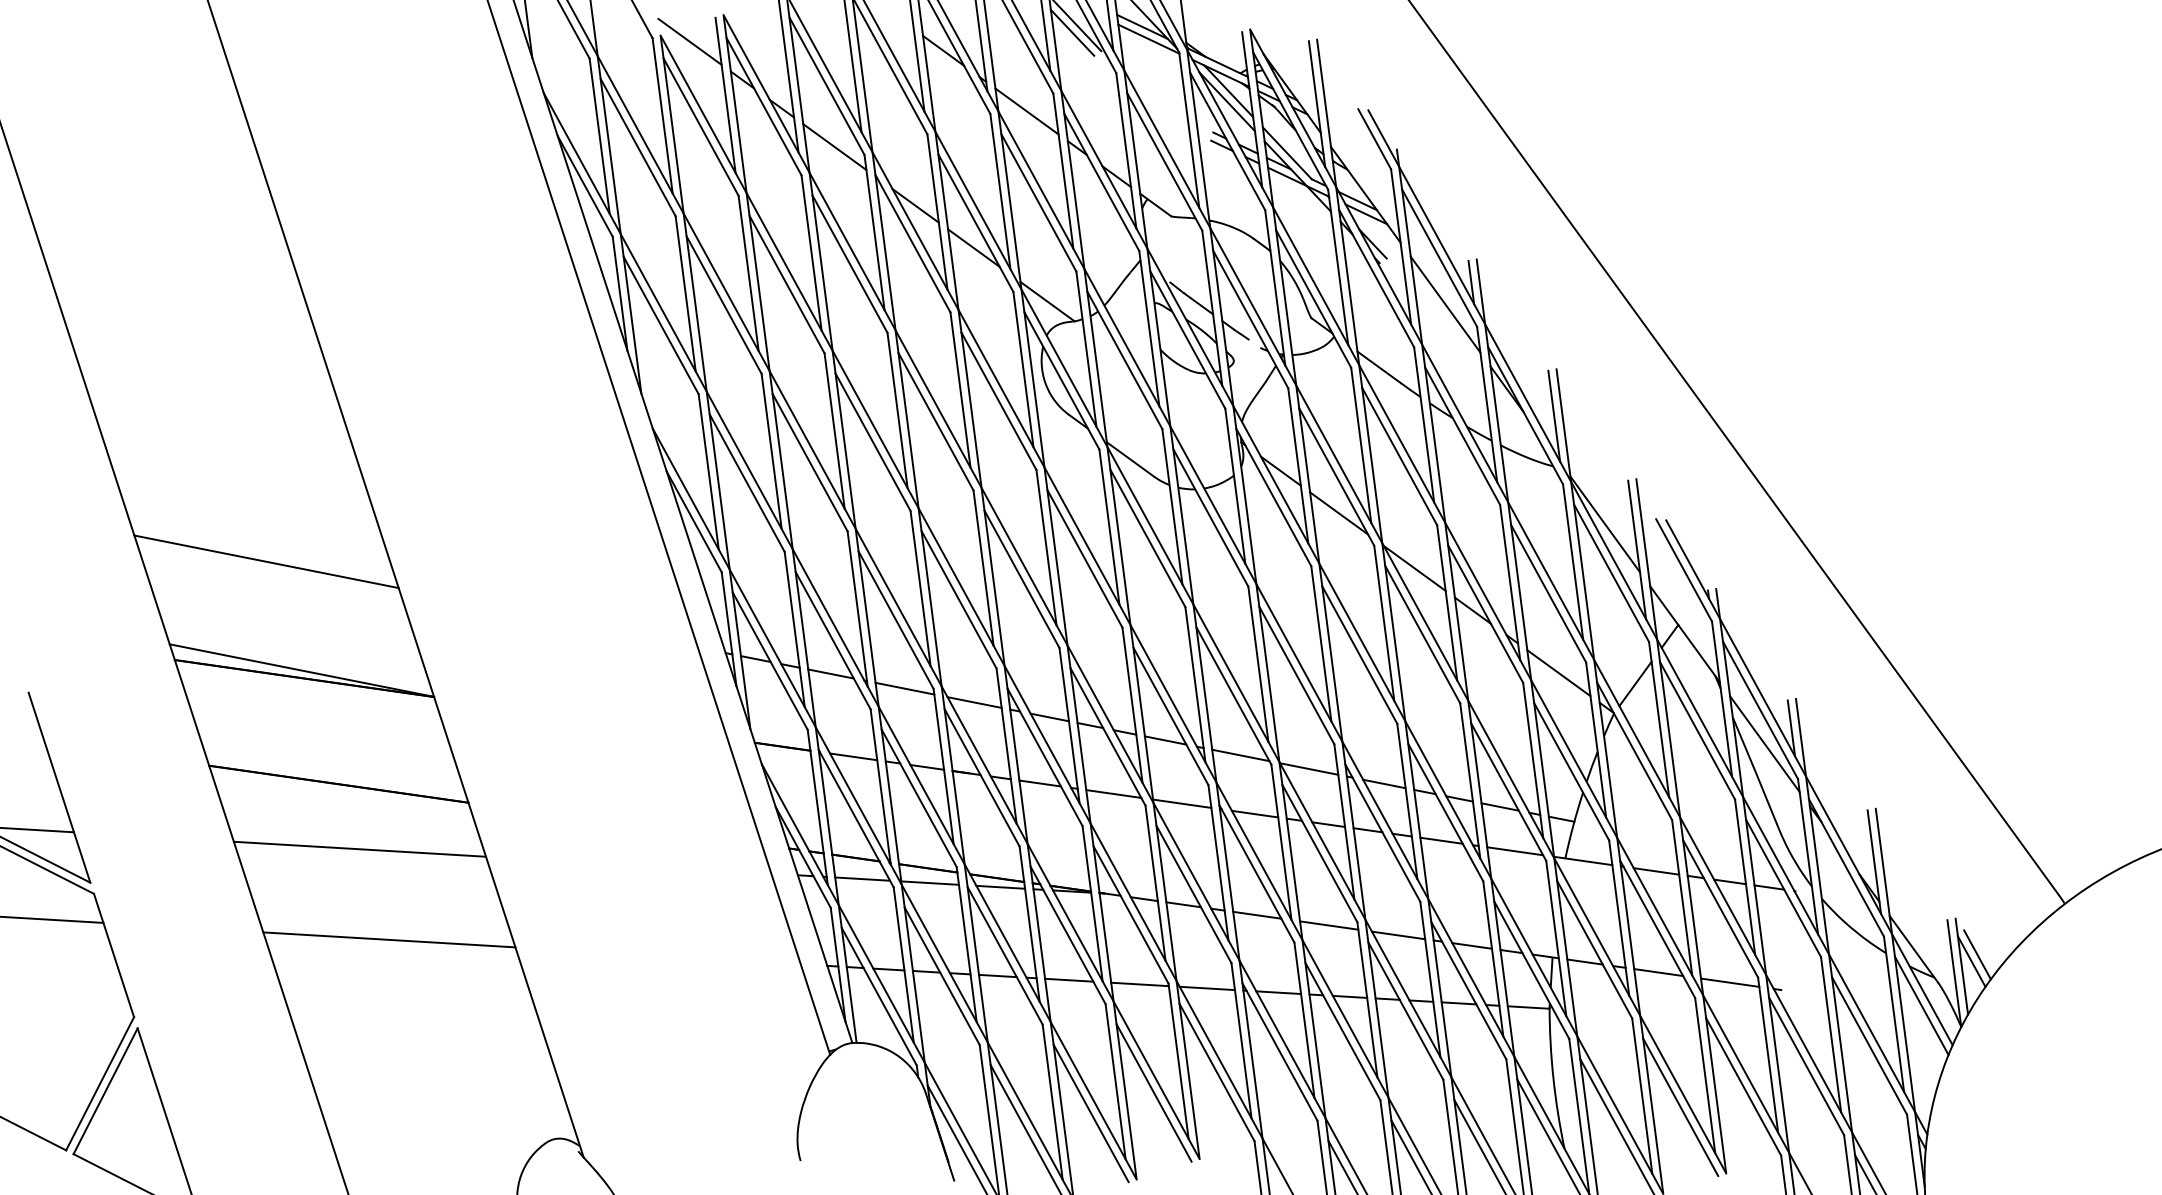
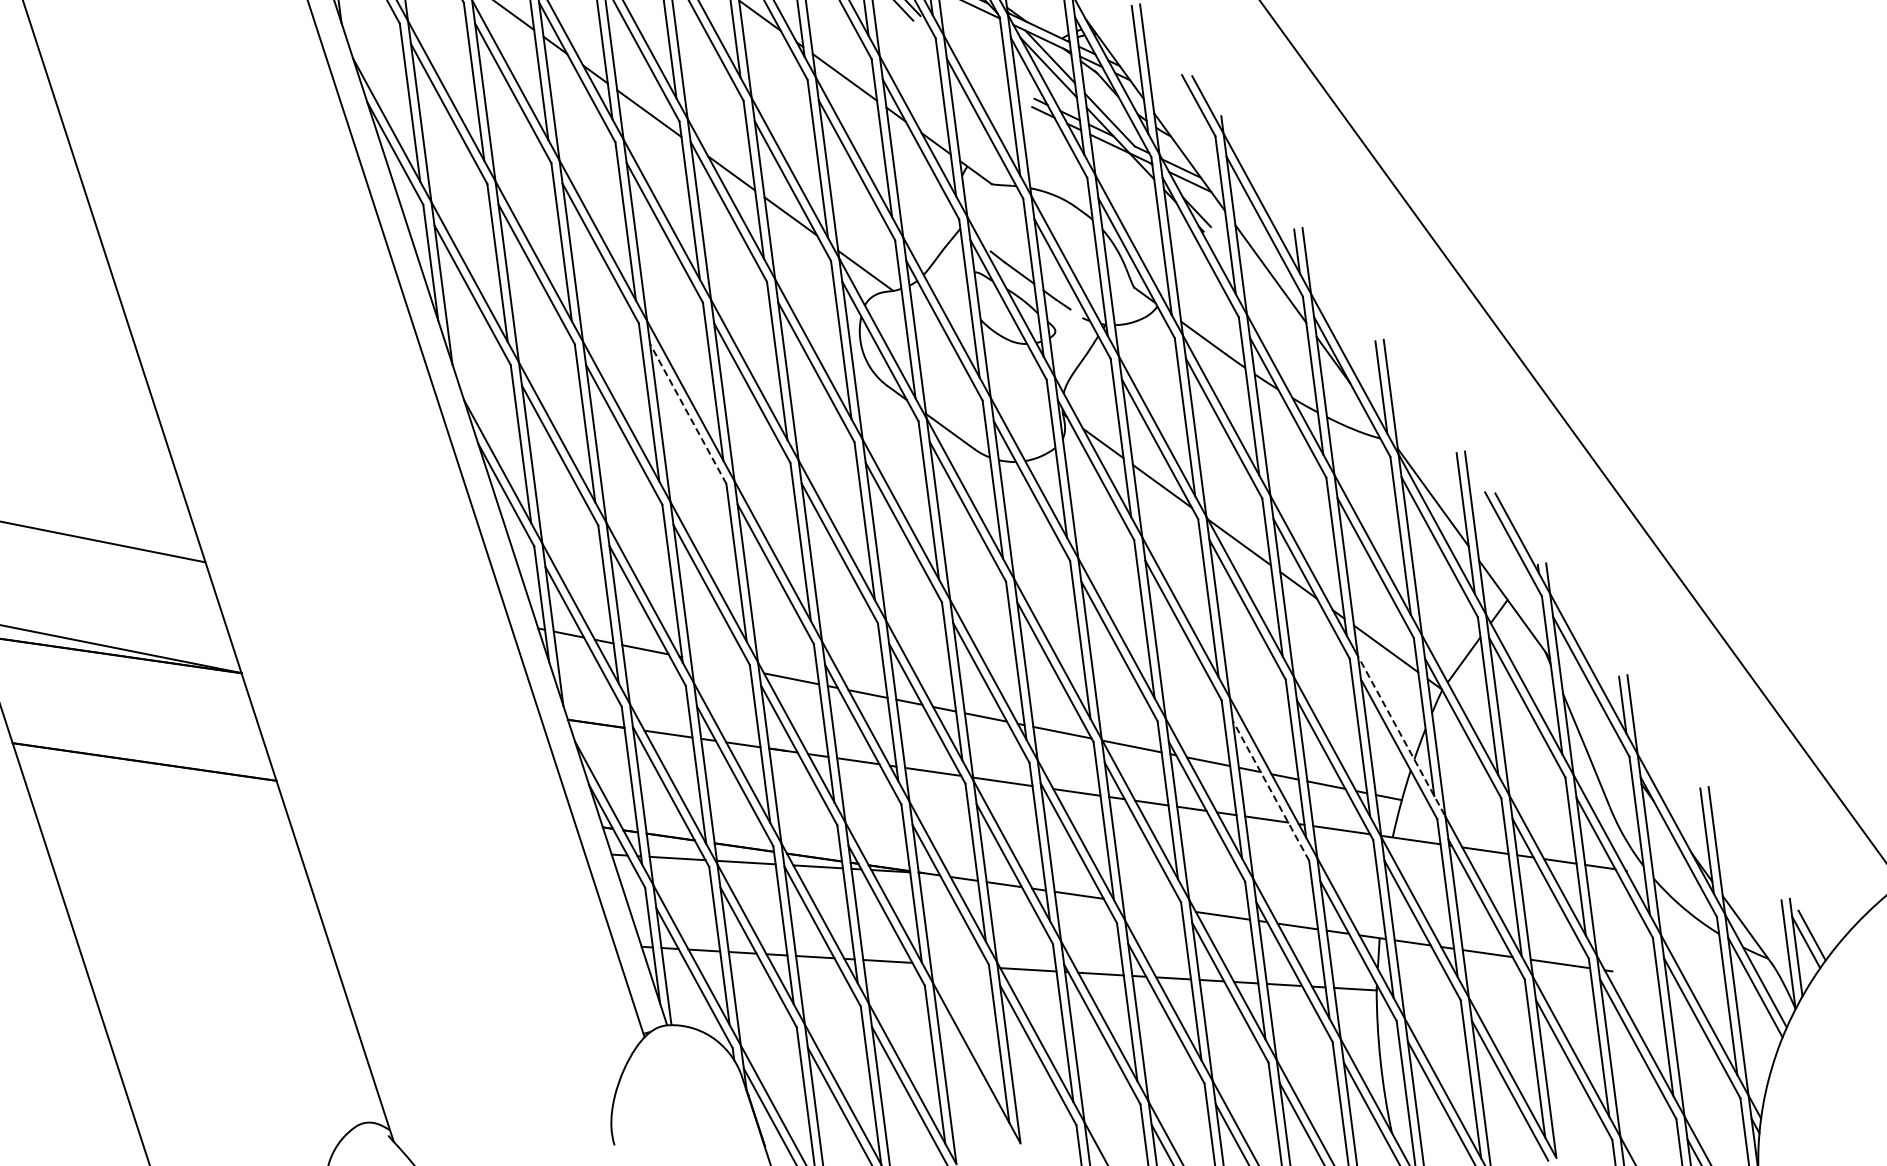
line: (872, 441) -> (687, 413), solid -> dashed
line: (904, 688) -> (720, 664), removed
line: (1764, 744) -> (1595, 721), removed
line: (1573, 758) -> (1401, 735), solid -> dashed
line: (1445, 812) -> (1270, 790), solid -> dashed
line: (359, 848) -> (165, 827), removed
line: (1329, 925) -> (1152, 905), removed
line: (389, 939) -> (196, 919), removed
line: (1139, 984) -> (959, 965), removed
line: (1153, 1092) -> (973, 1075), removed

